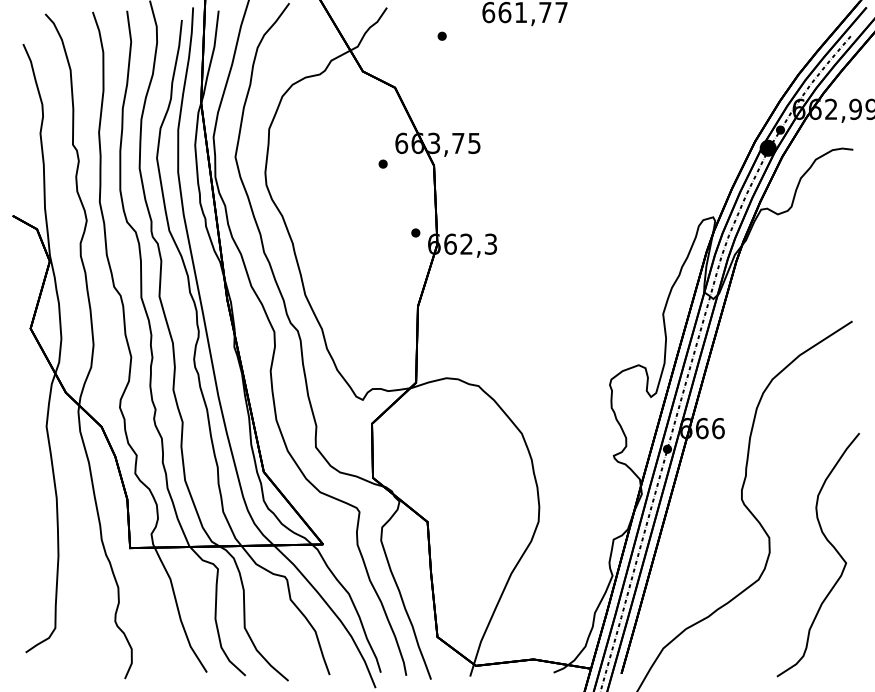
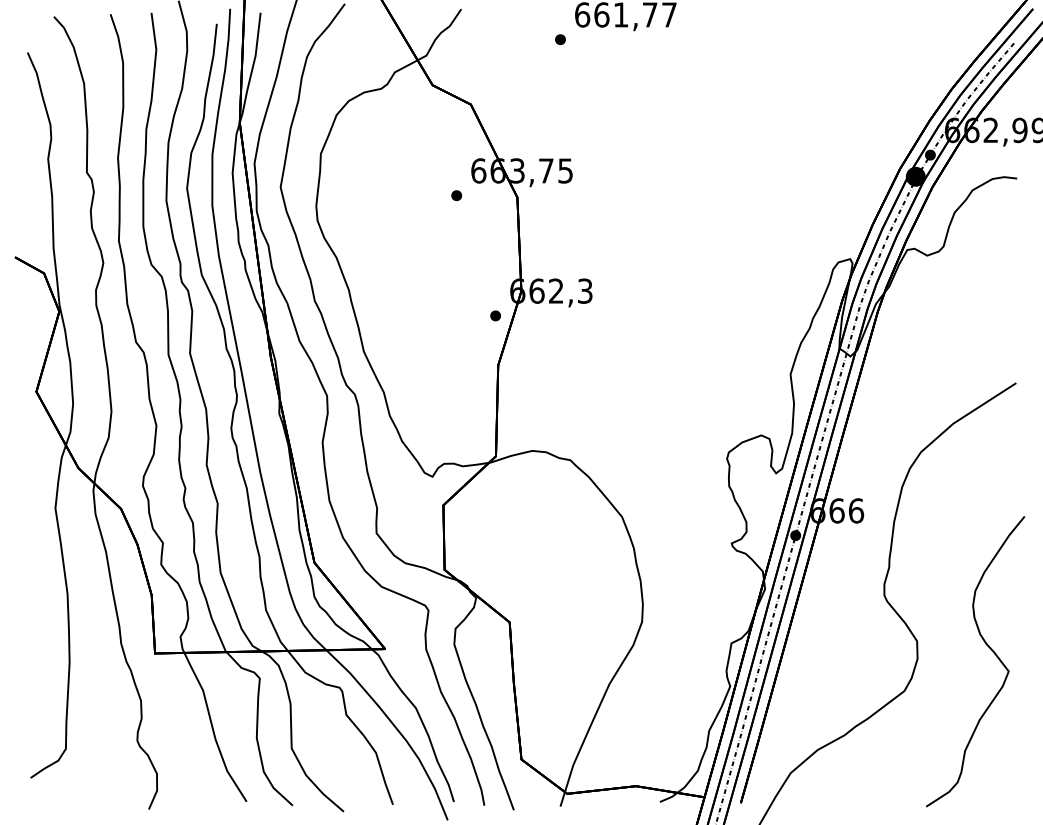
part: (441, 35) -> (559, 38), moved
part: (415, 232) -> (495, 315), moved

